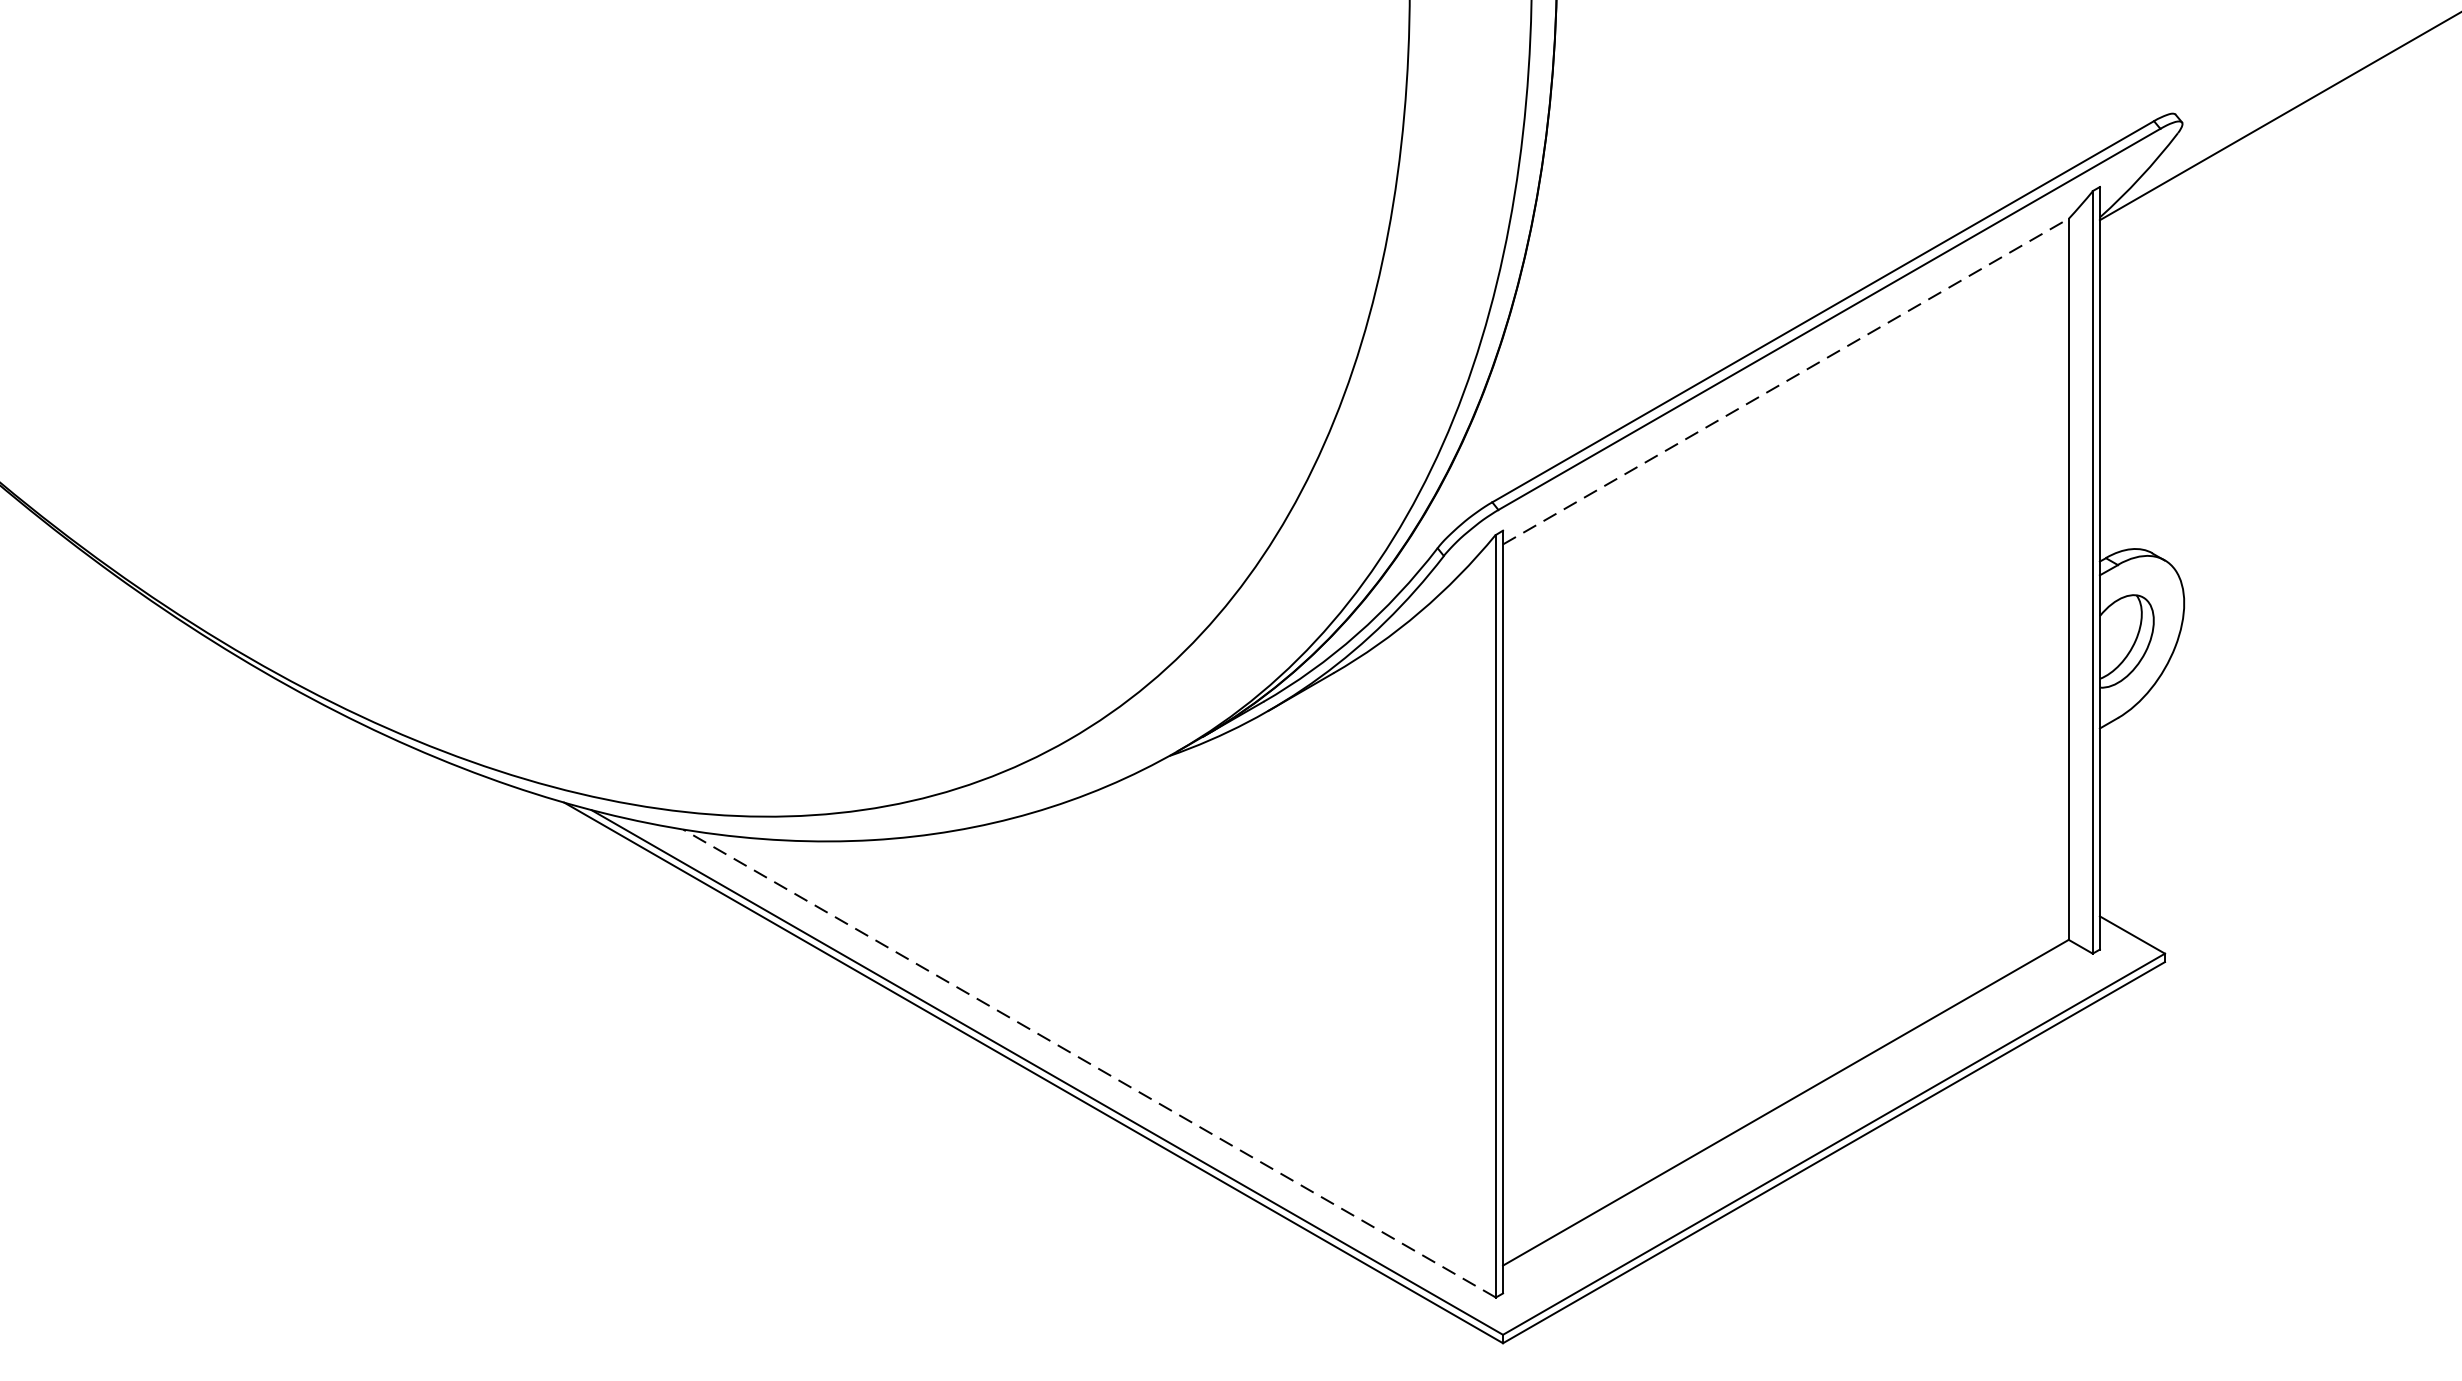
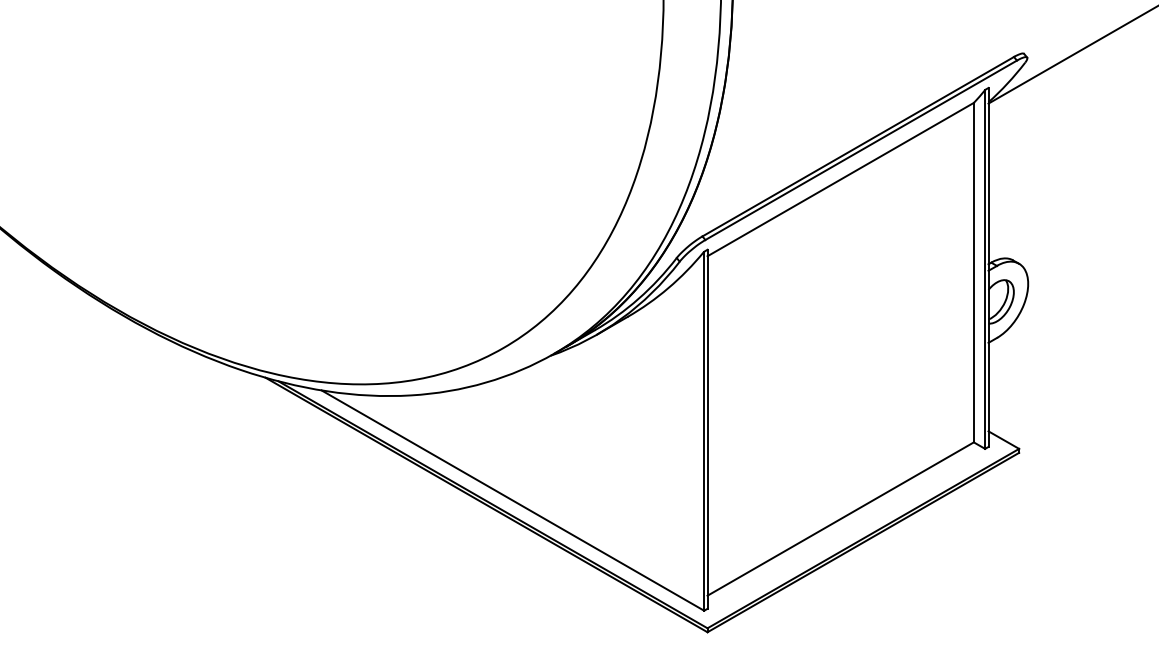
line: (1785, 381) -> (840, 179), dashed -> solid
line: (1088, 1063) -> (512, 500), dashed -> solid

